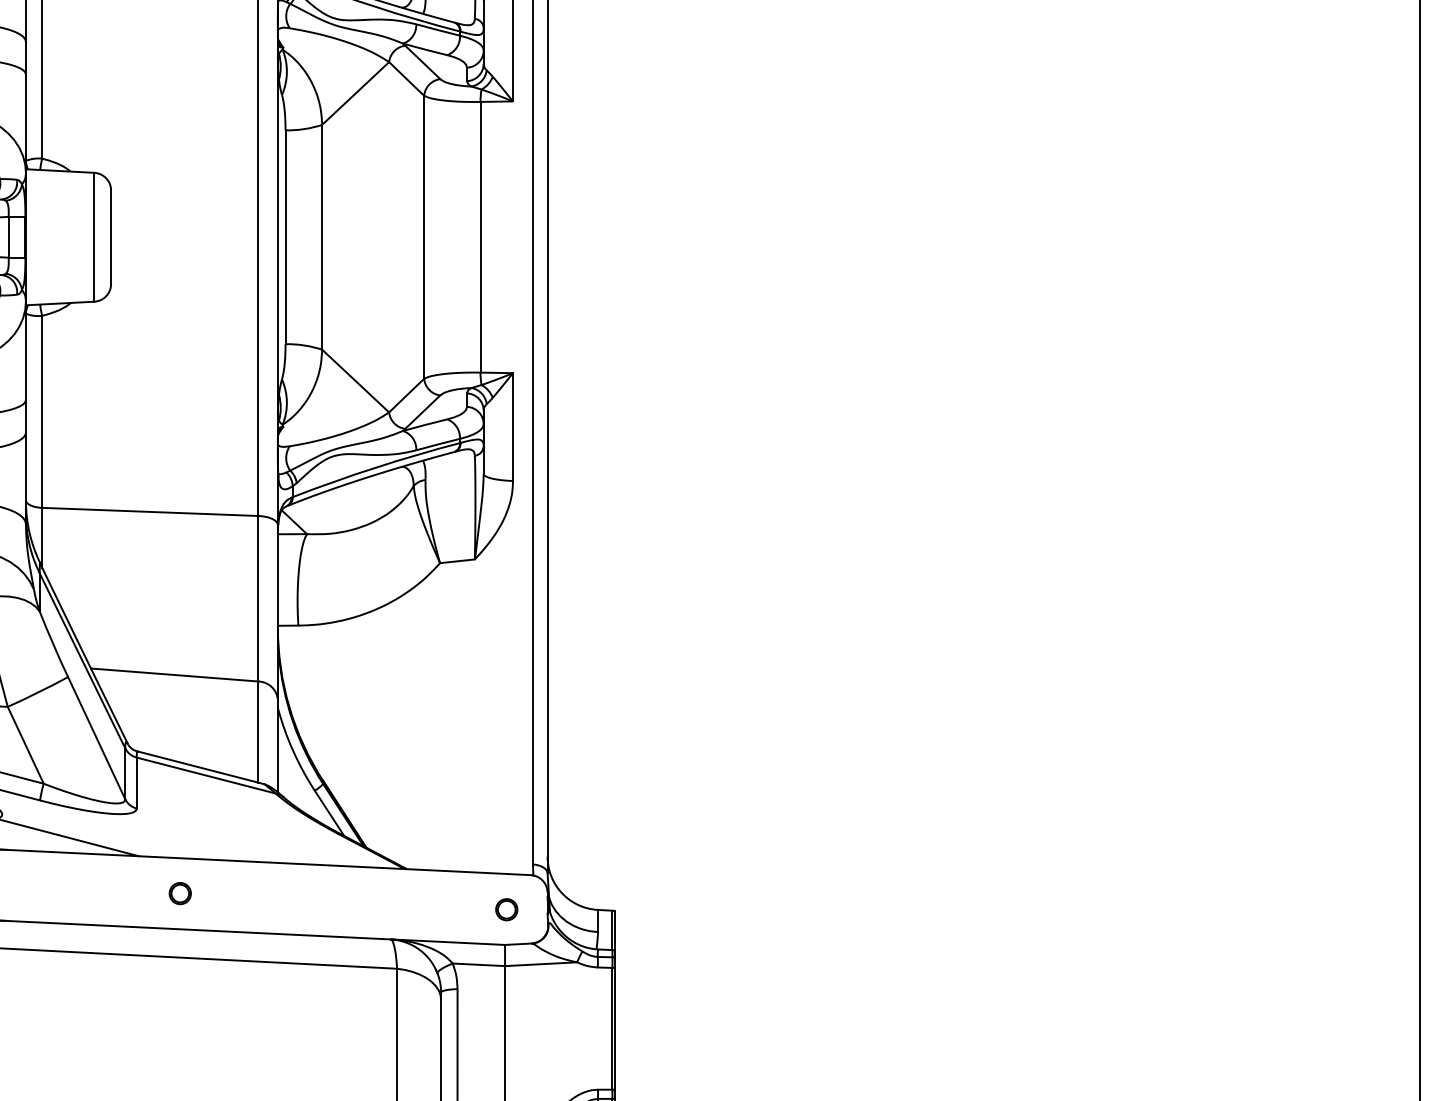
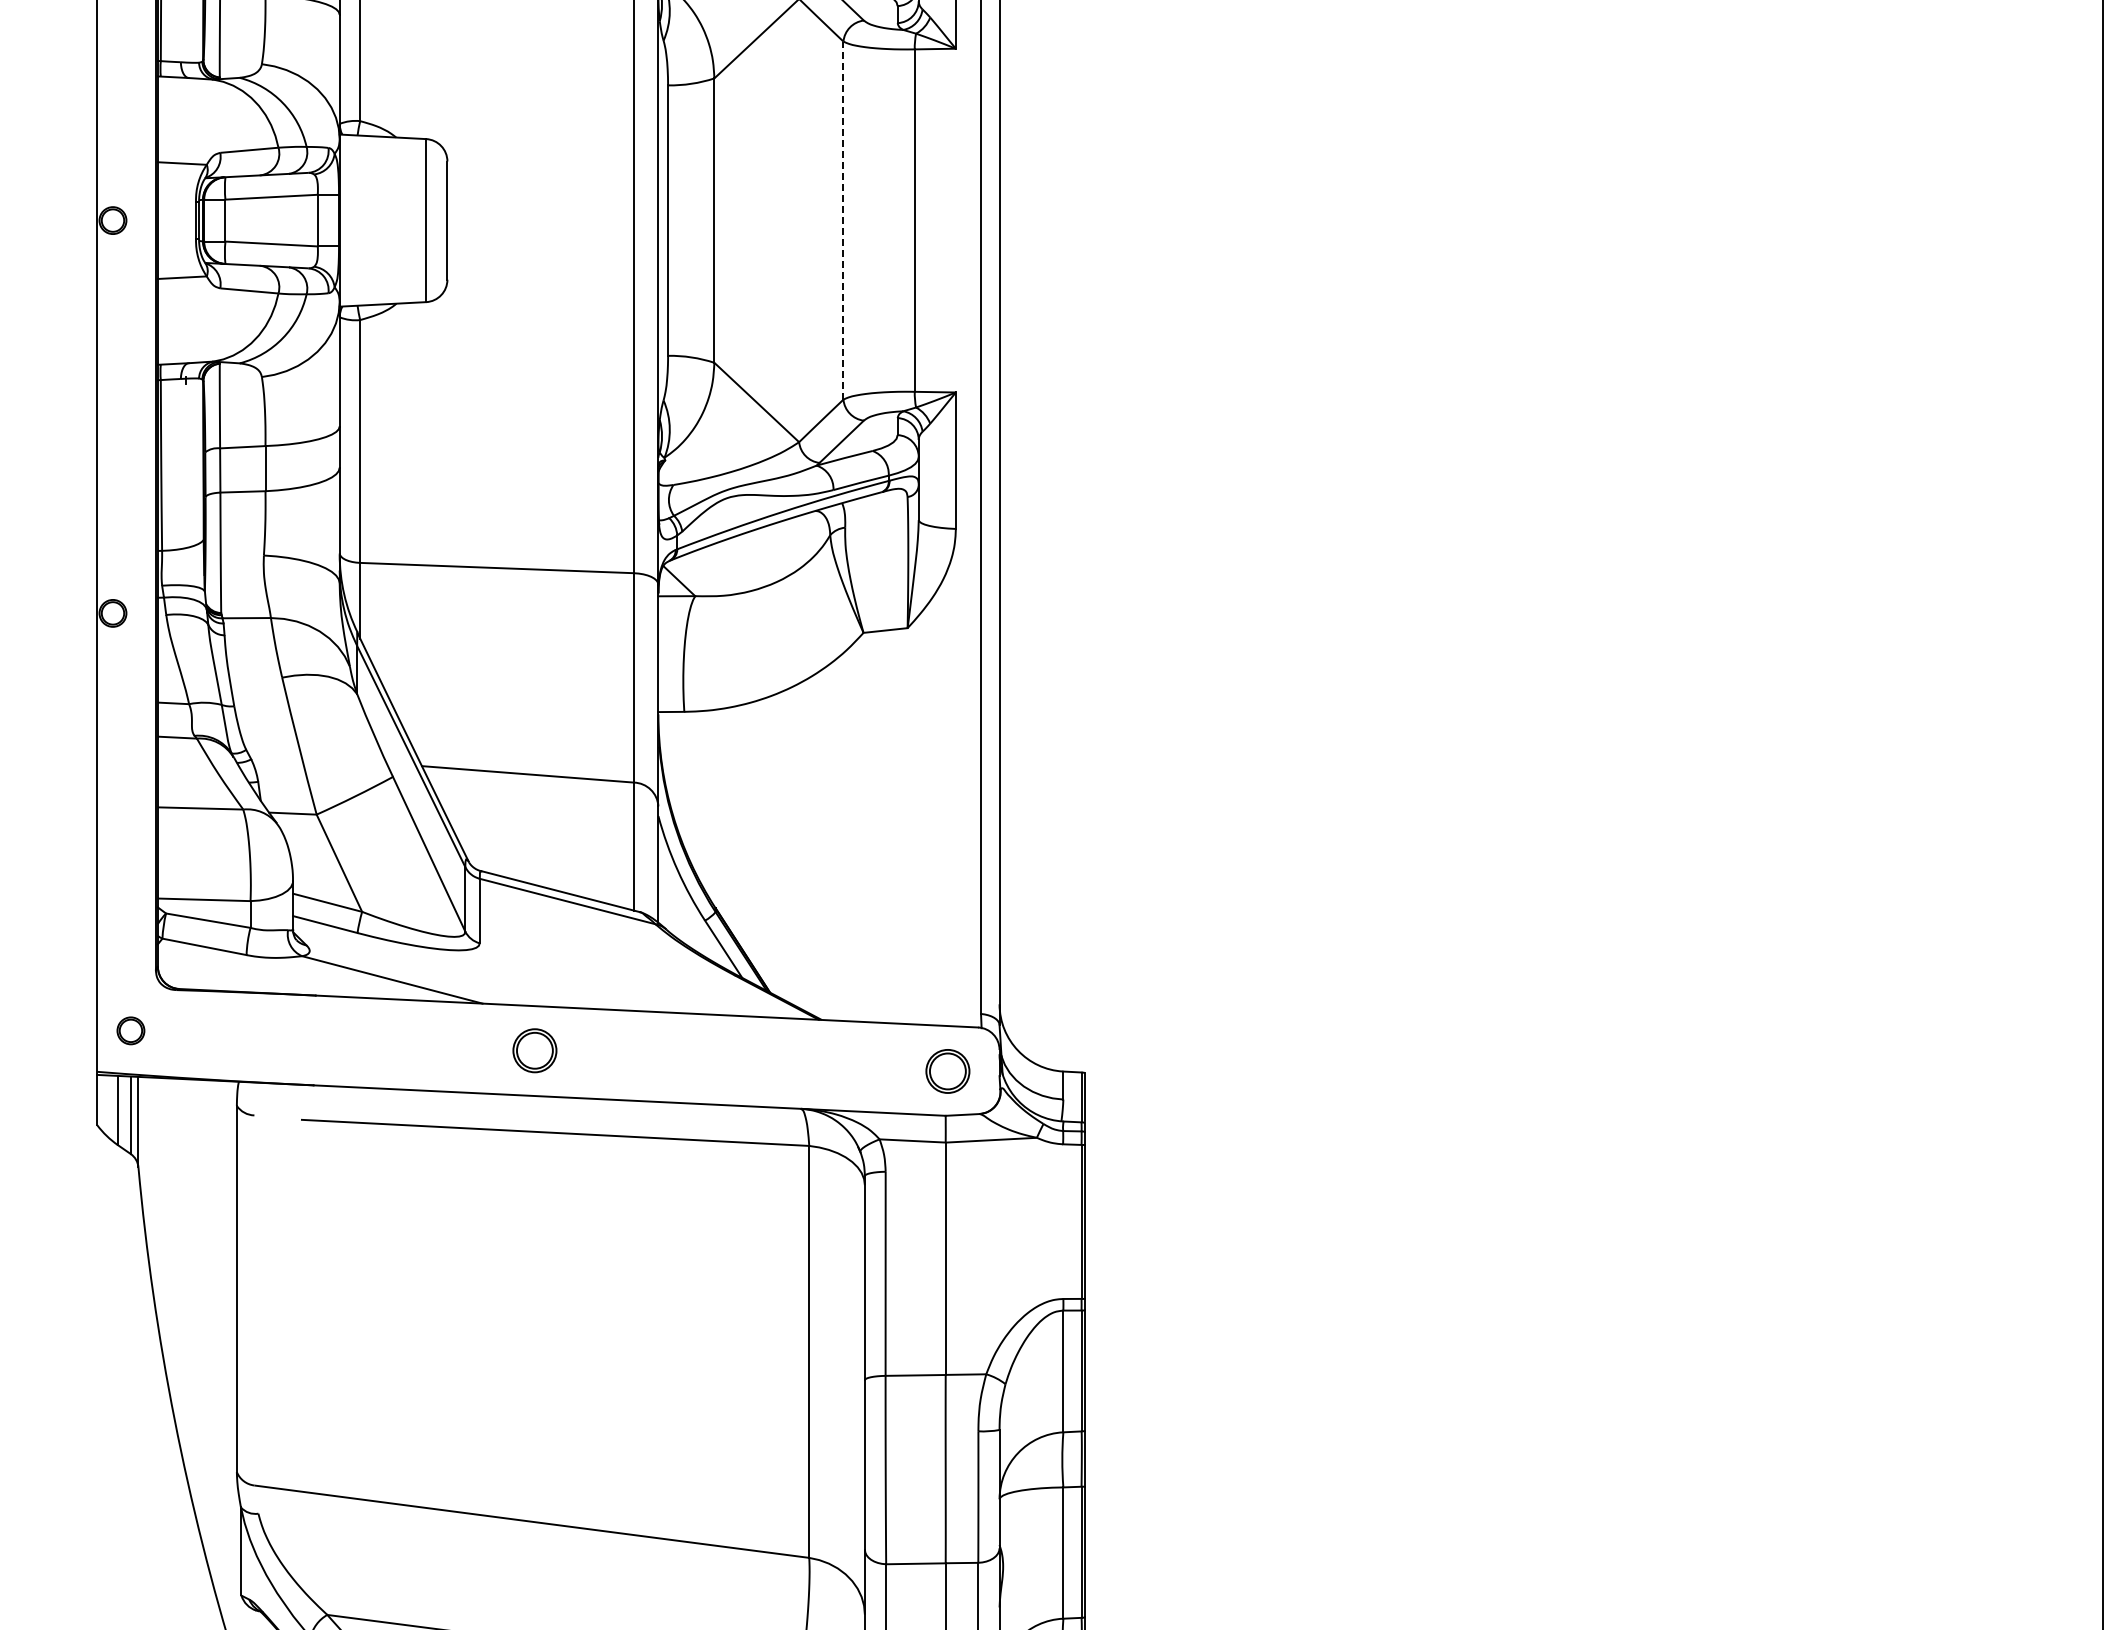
line: (424, 237) -> (843, 220), solid -> dashed
part: (179, 893) -> (534, 1050), size x1.6
part: (506, 909) -> (947, 1070), size x1.6

